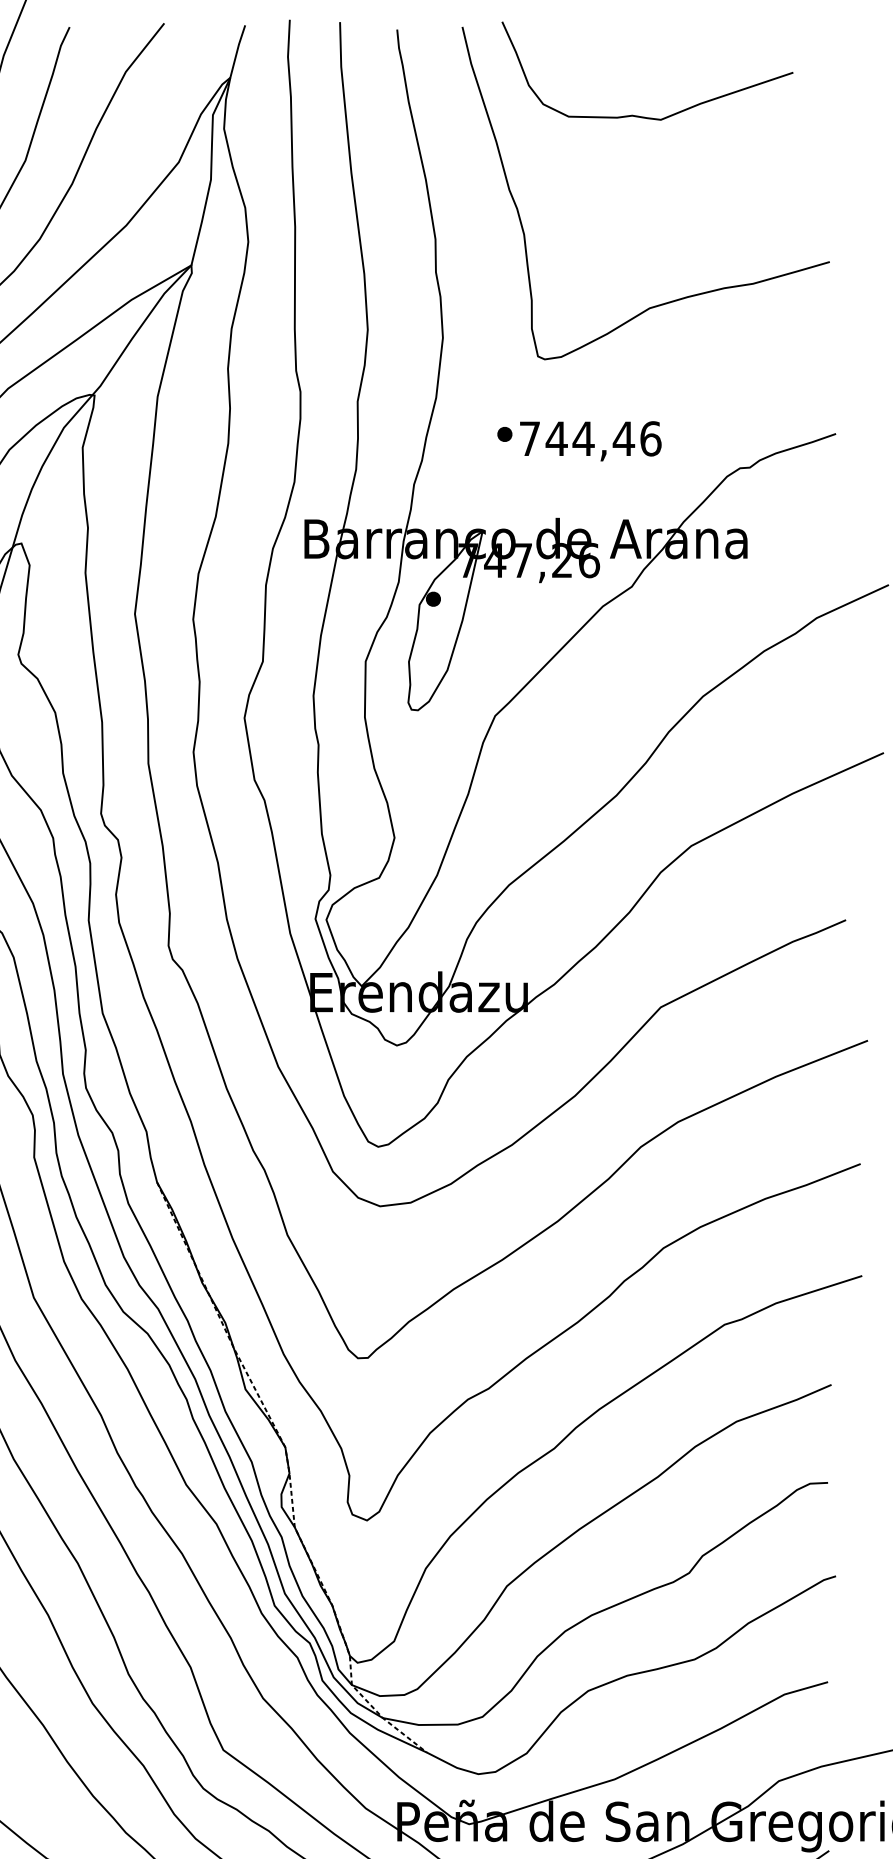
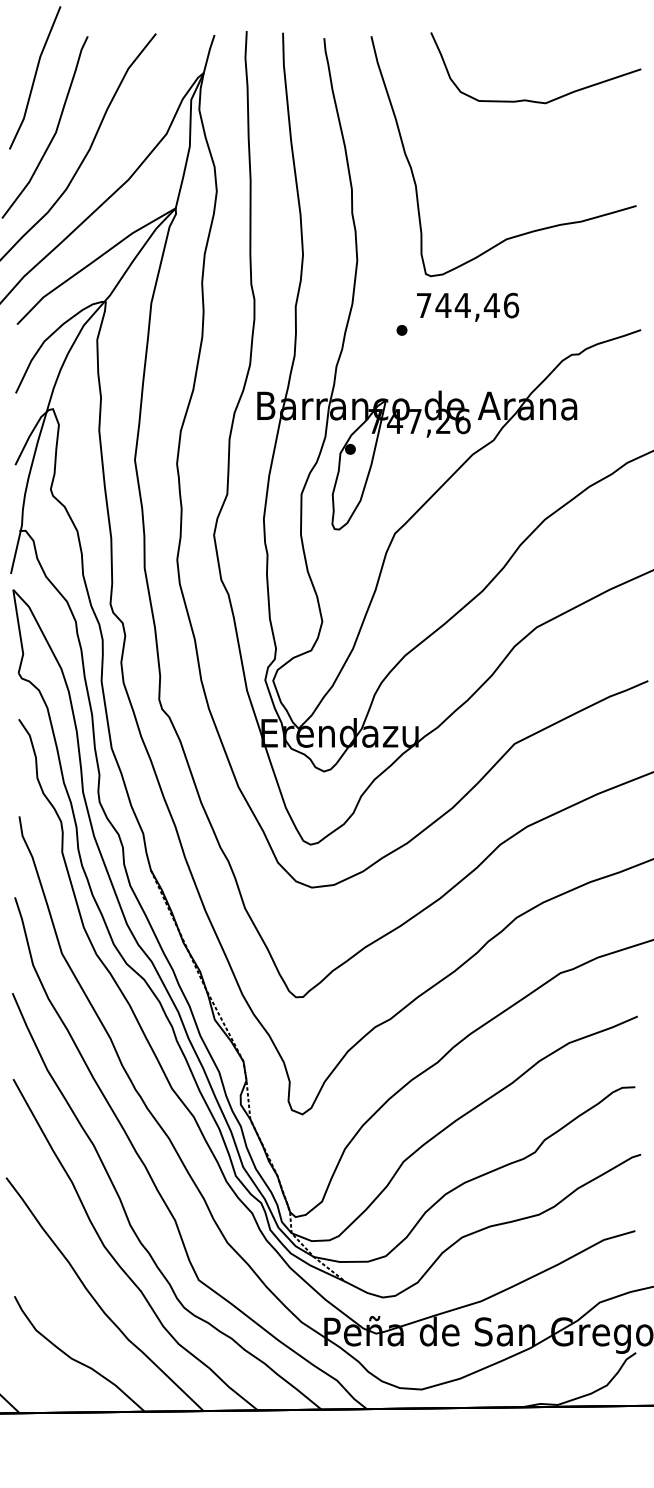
curve: (635, 114) -> (527, 99), moved
text: (591, 440) -> (468, 306), moved

